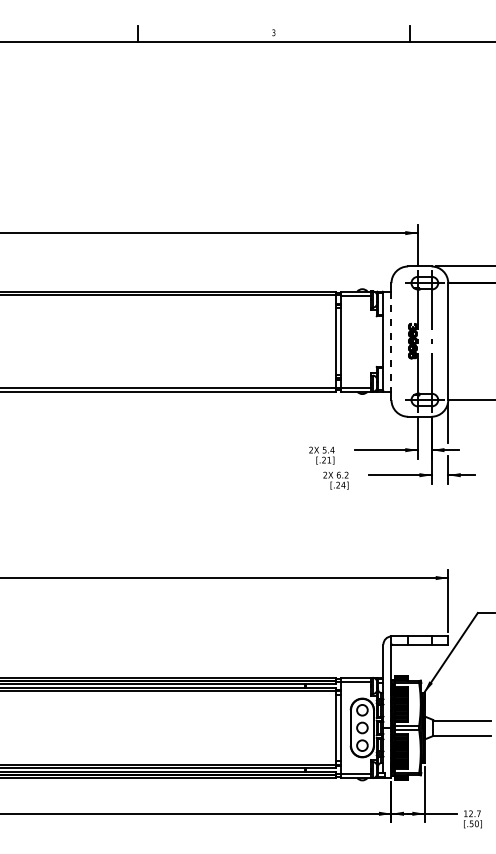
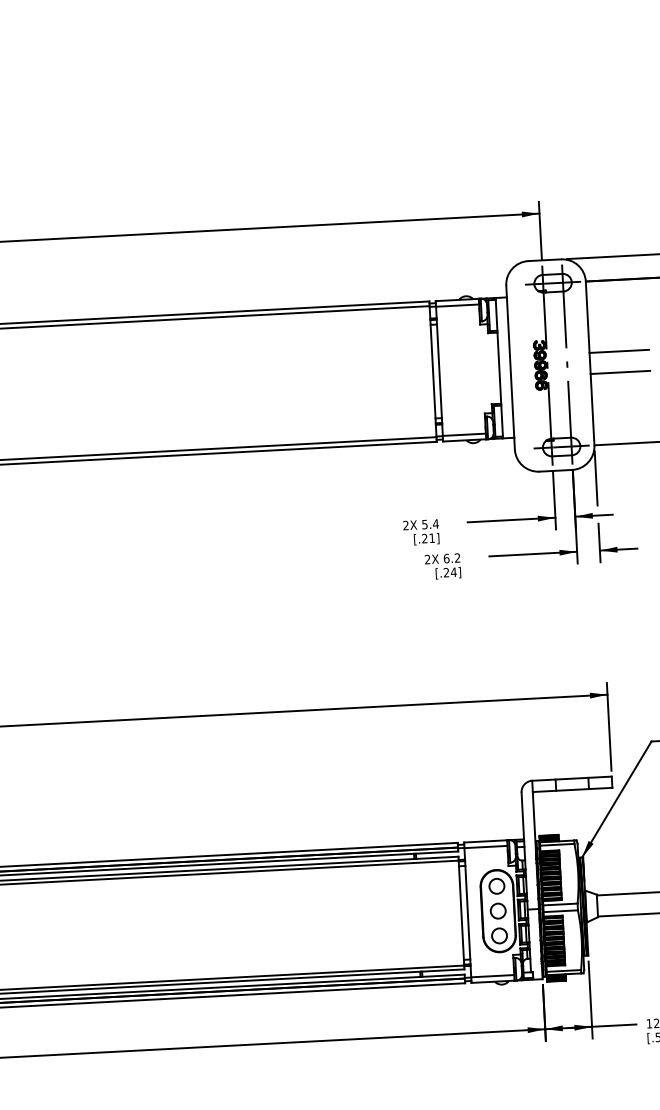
line: (469, 334) -> (619, 351), added
line: (391, 342) -> (510, 368), dashed -> solid
line: (469, 349) -> (620, 372), added

